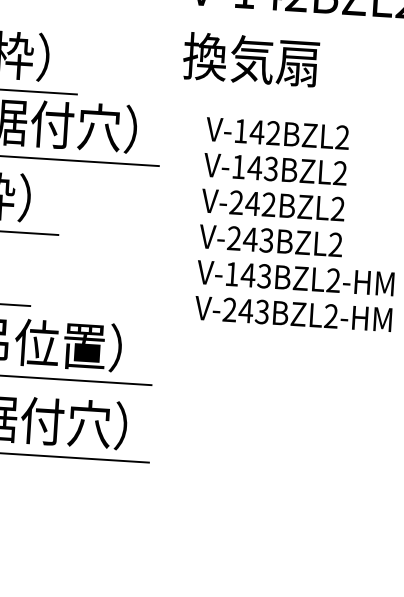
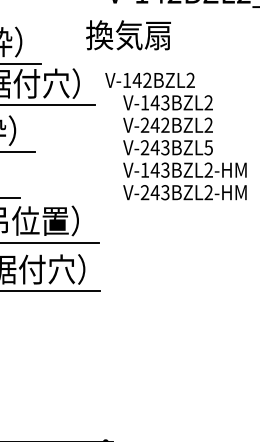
text: (251, 60) -> (128, 35), moved
text: (276, 132) -> (149, 79), moved
text: (335, 244) -> (208, 147), V-243BZL2 -> V-243BZL5

